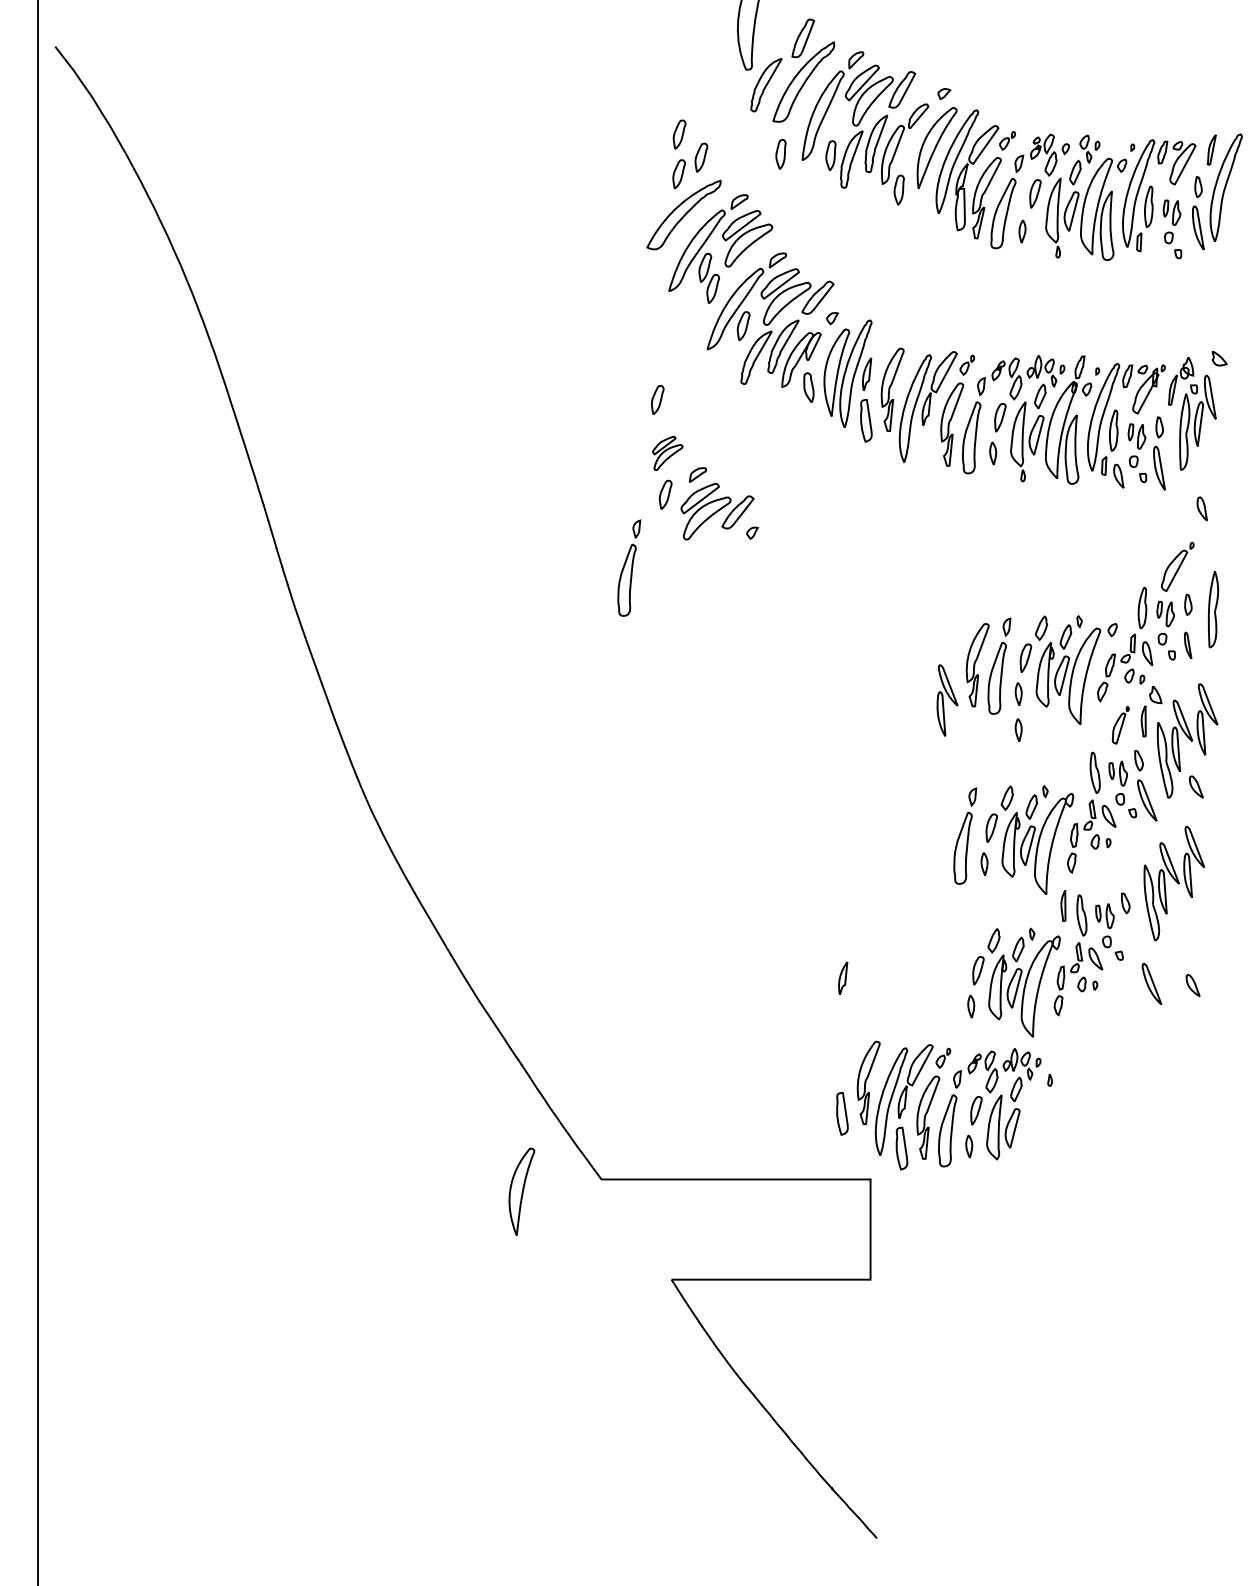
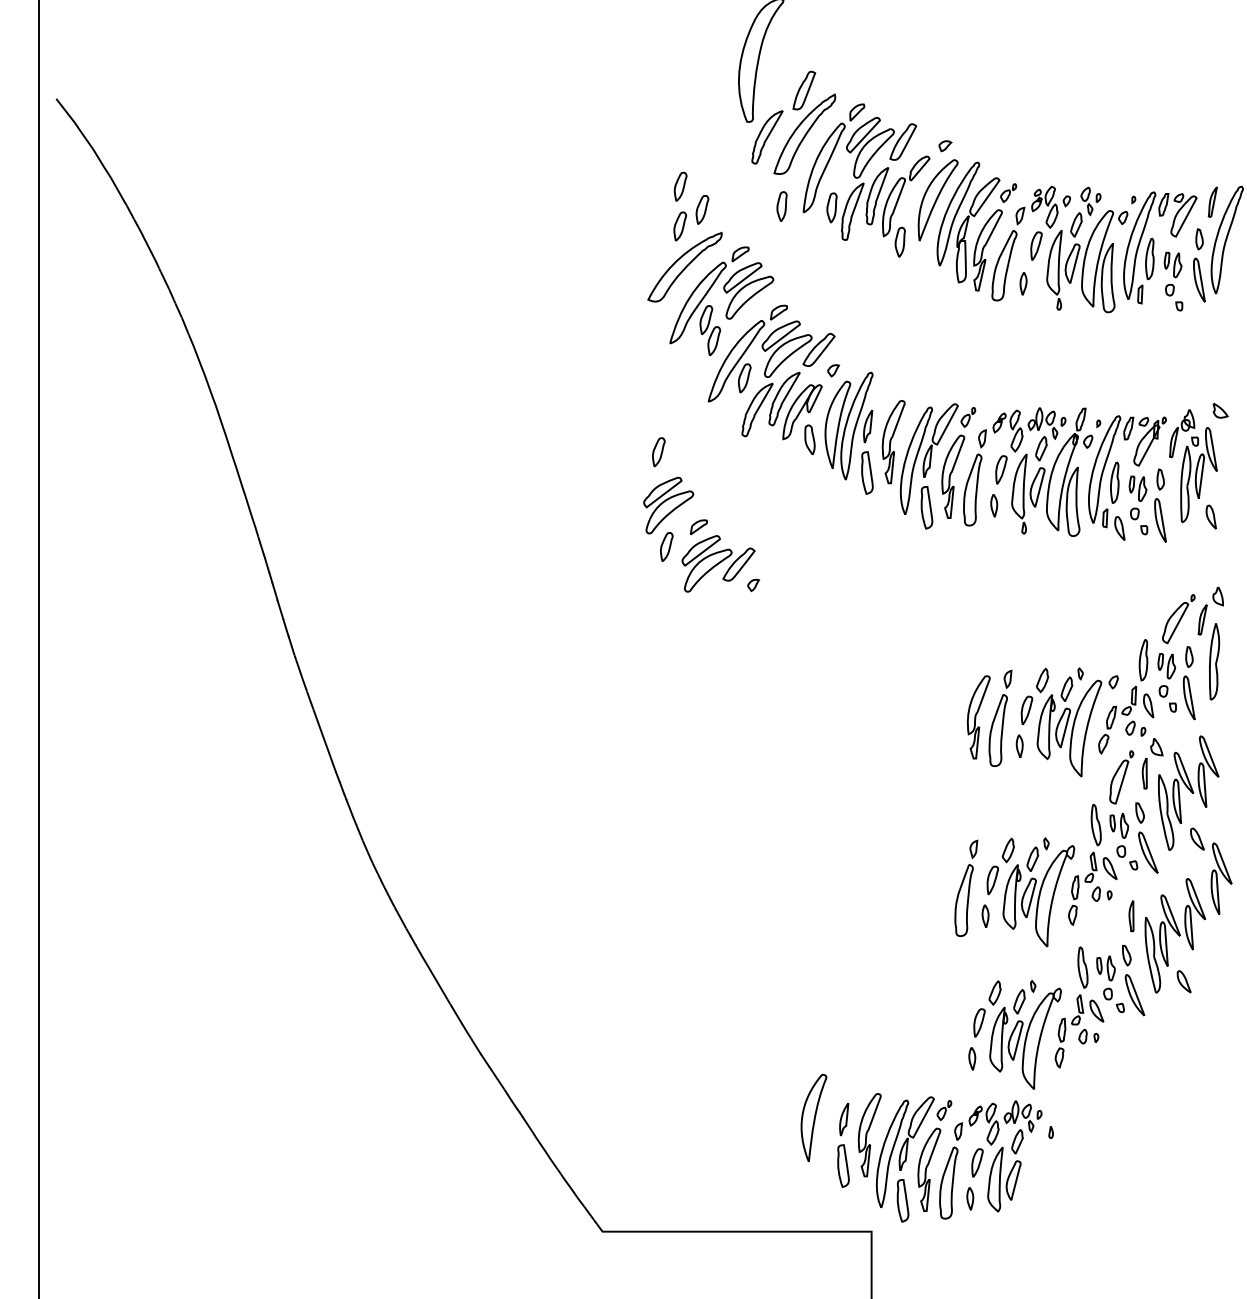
part: (667, 453) -> (668, 505), size x1.67
part: (925, 455) -> (926, 507), added
part: (1201, 508) -> (1210, 516), moved
part: (1209, 558) -> (1210, 610), added
part: (629, 567) -> (630, 619), removed
part: (1187, 645) -> (1188, 697), size x1.67
part: (947, 700) -> (1221, 878), moved
part: (1120, 725) -> (1121, 777), size x1.43
part: (1018, 729) -> (1019, 781), removed
part: (1063, 905) -> (1131, 915), moved
part: (843, 977) -> (844, 1118), moved
part: (1151, 983) -> (1134, 994), moved
part: (1192, 985) -> (1183, 981), moved
part: (521, 1191) -> (813, 1117), moved

